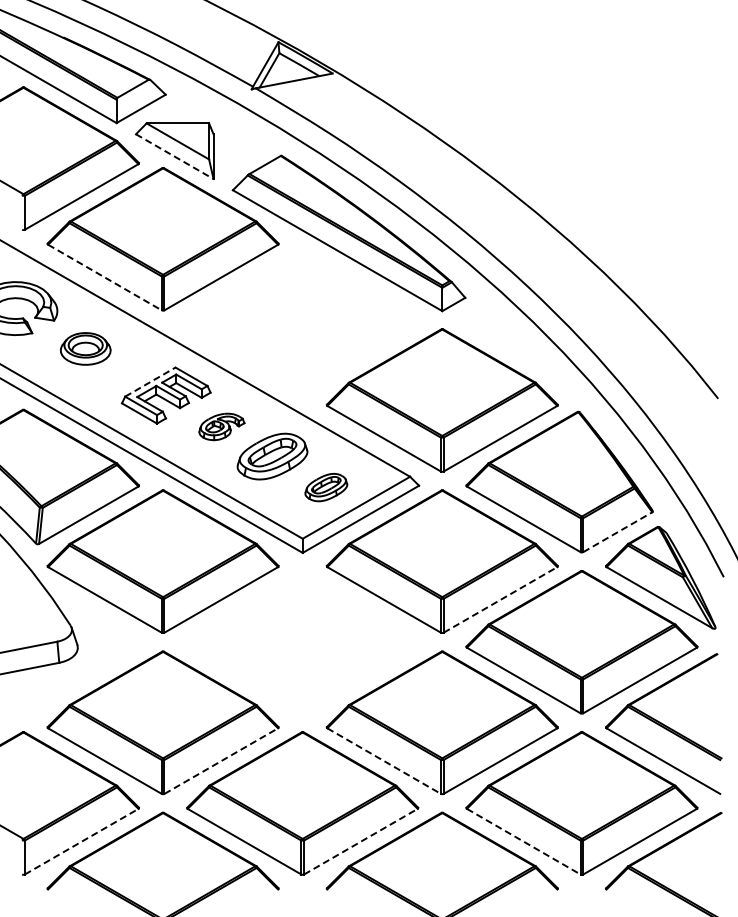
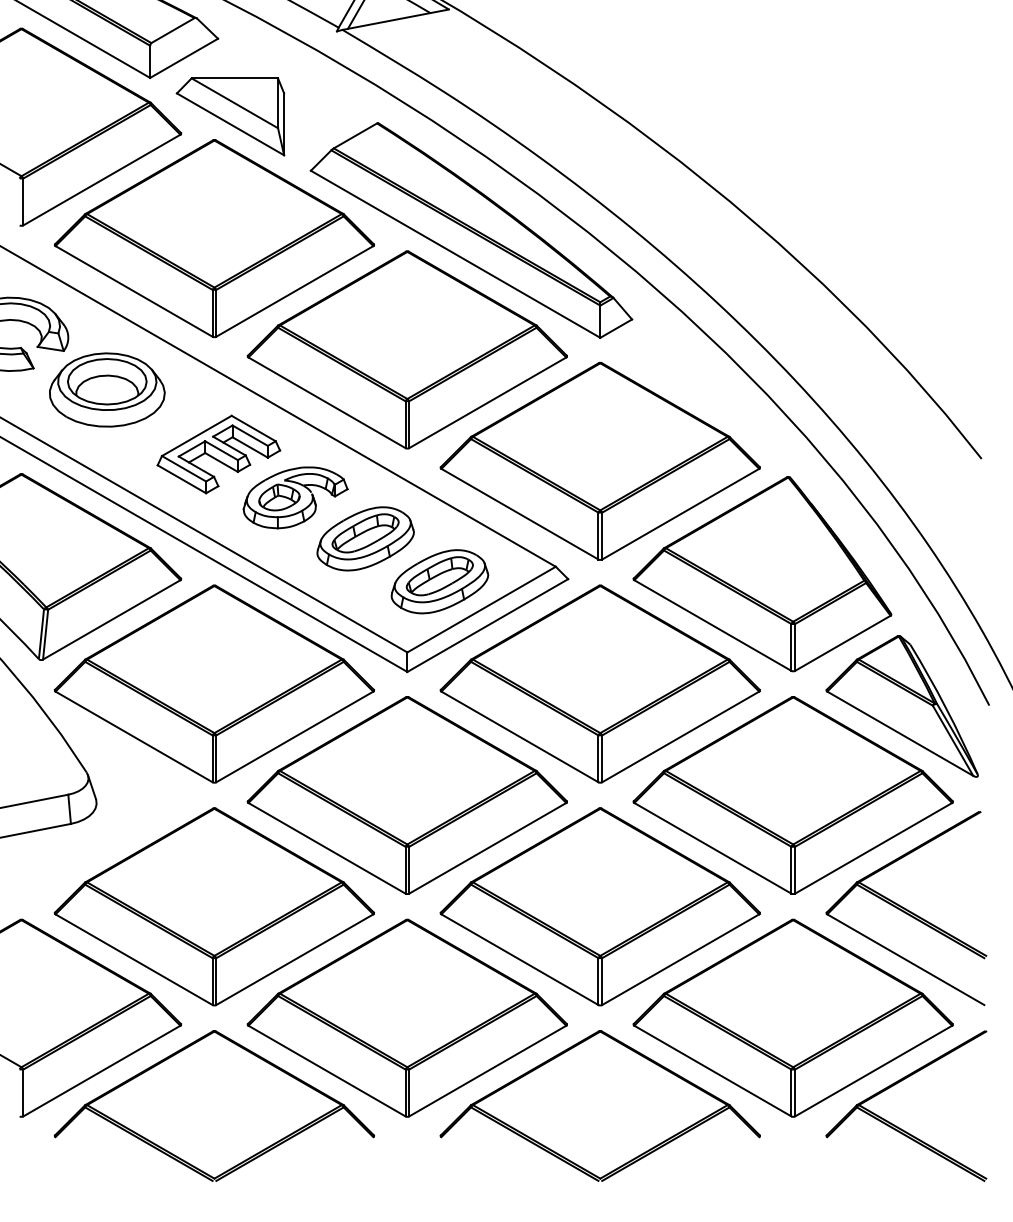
line: (174, 156) -> (230, 124), dashed -> solid
line: (104, 277) -> (133, 291), dashed -> solid
part: (302, 319) -> (407, 349), added
part: (85, 348) -> (107, 389), size x1.67
line: (150, 381) -> (197, 435), dashed -> solid
part: (221, 426) -> (295, 497), size x1.67
part: (326, 487) -> (440, 581), size x1.67
line: (617, 532) -> (842, 643), dashed -> solid
line: (500, 599) -> (680, 736), dashed -> solid
part: (302, 642) -> (407, 795), added
line: (221, 761) -> (295, 960), dashed -> solid
line: (384, 761) -> (520, 960), dashed -> solid
line: (81, 841) -> (101, 1070), dashed -> solid
line: (360, 841) -> (487, 1070), dashed -> solid
line: (523, 841) -> (712, 1070), dashed -> solid

